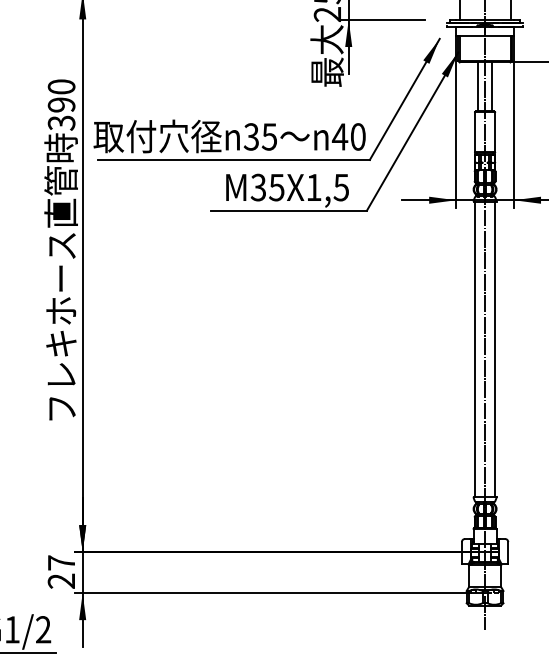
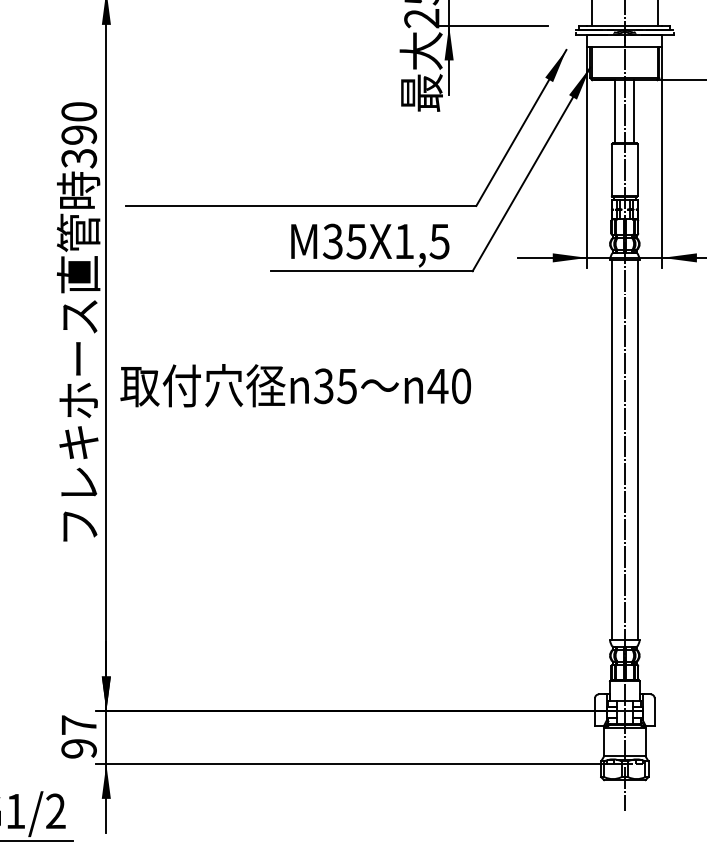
text: (229, 136) -> (295, 385), moved
text: (61, 581) -> (79, 748), 27 -> 97

